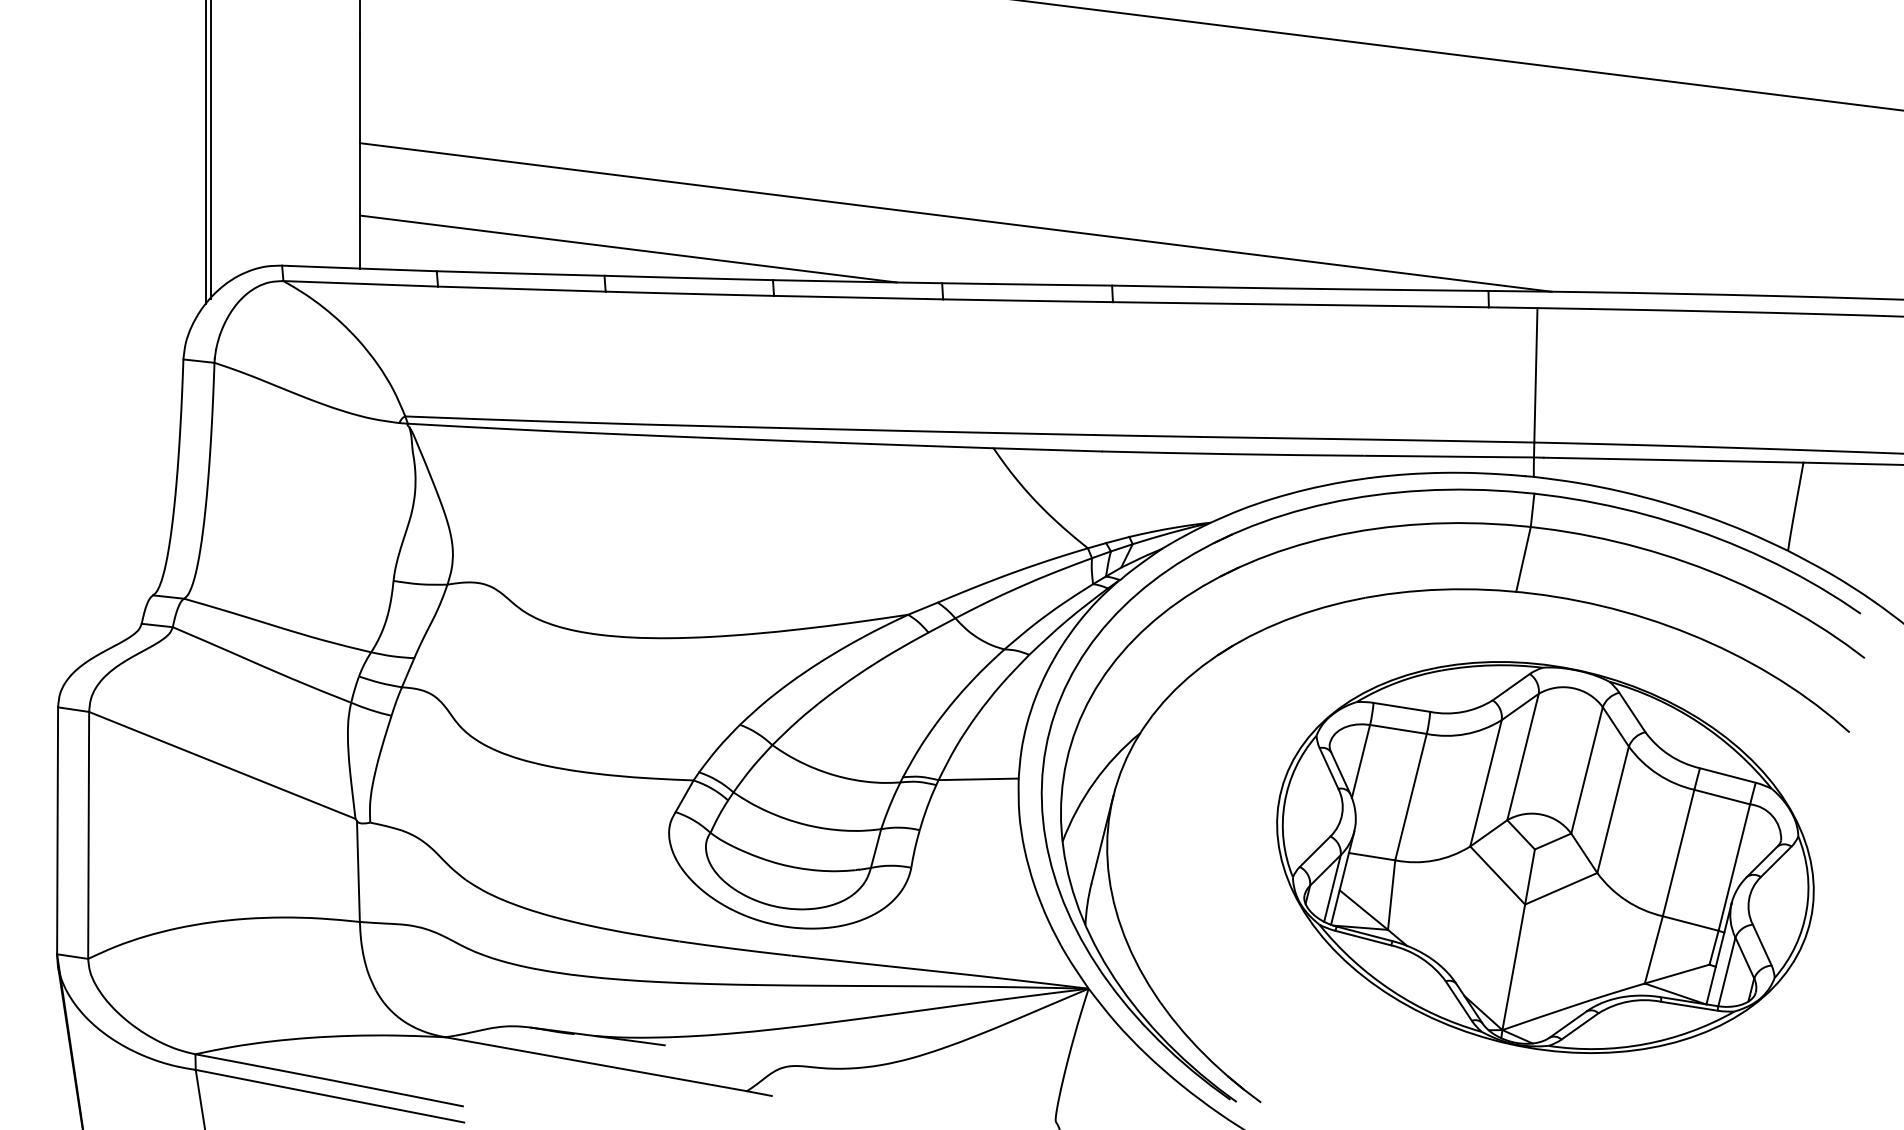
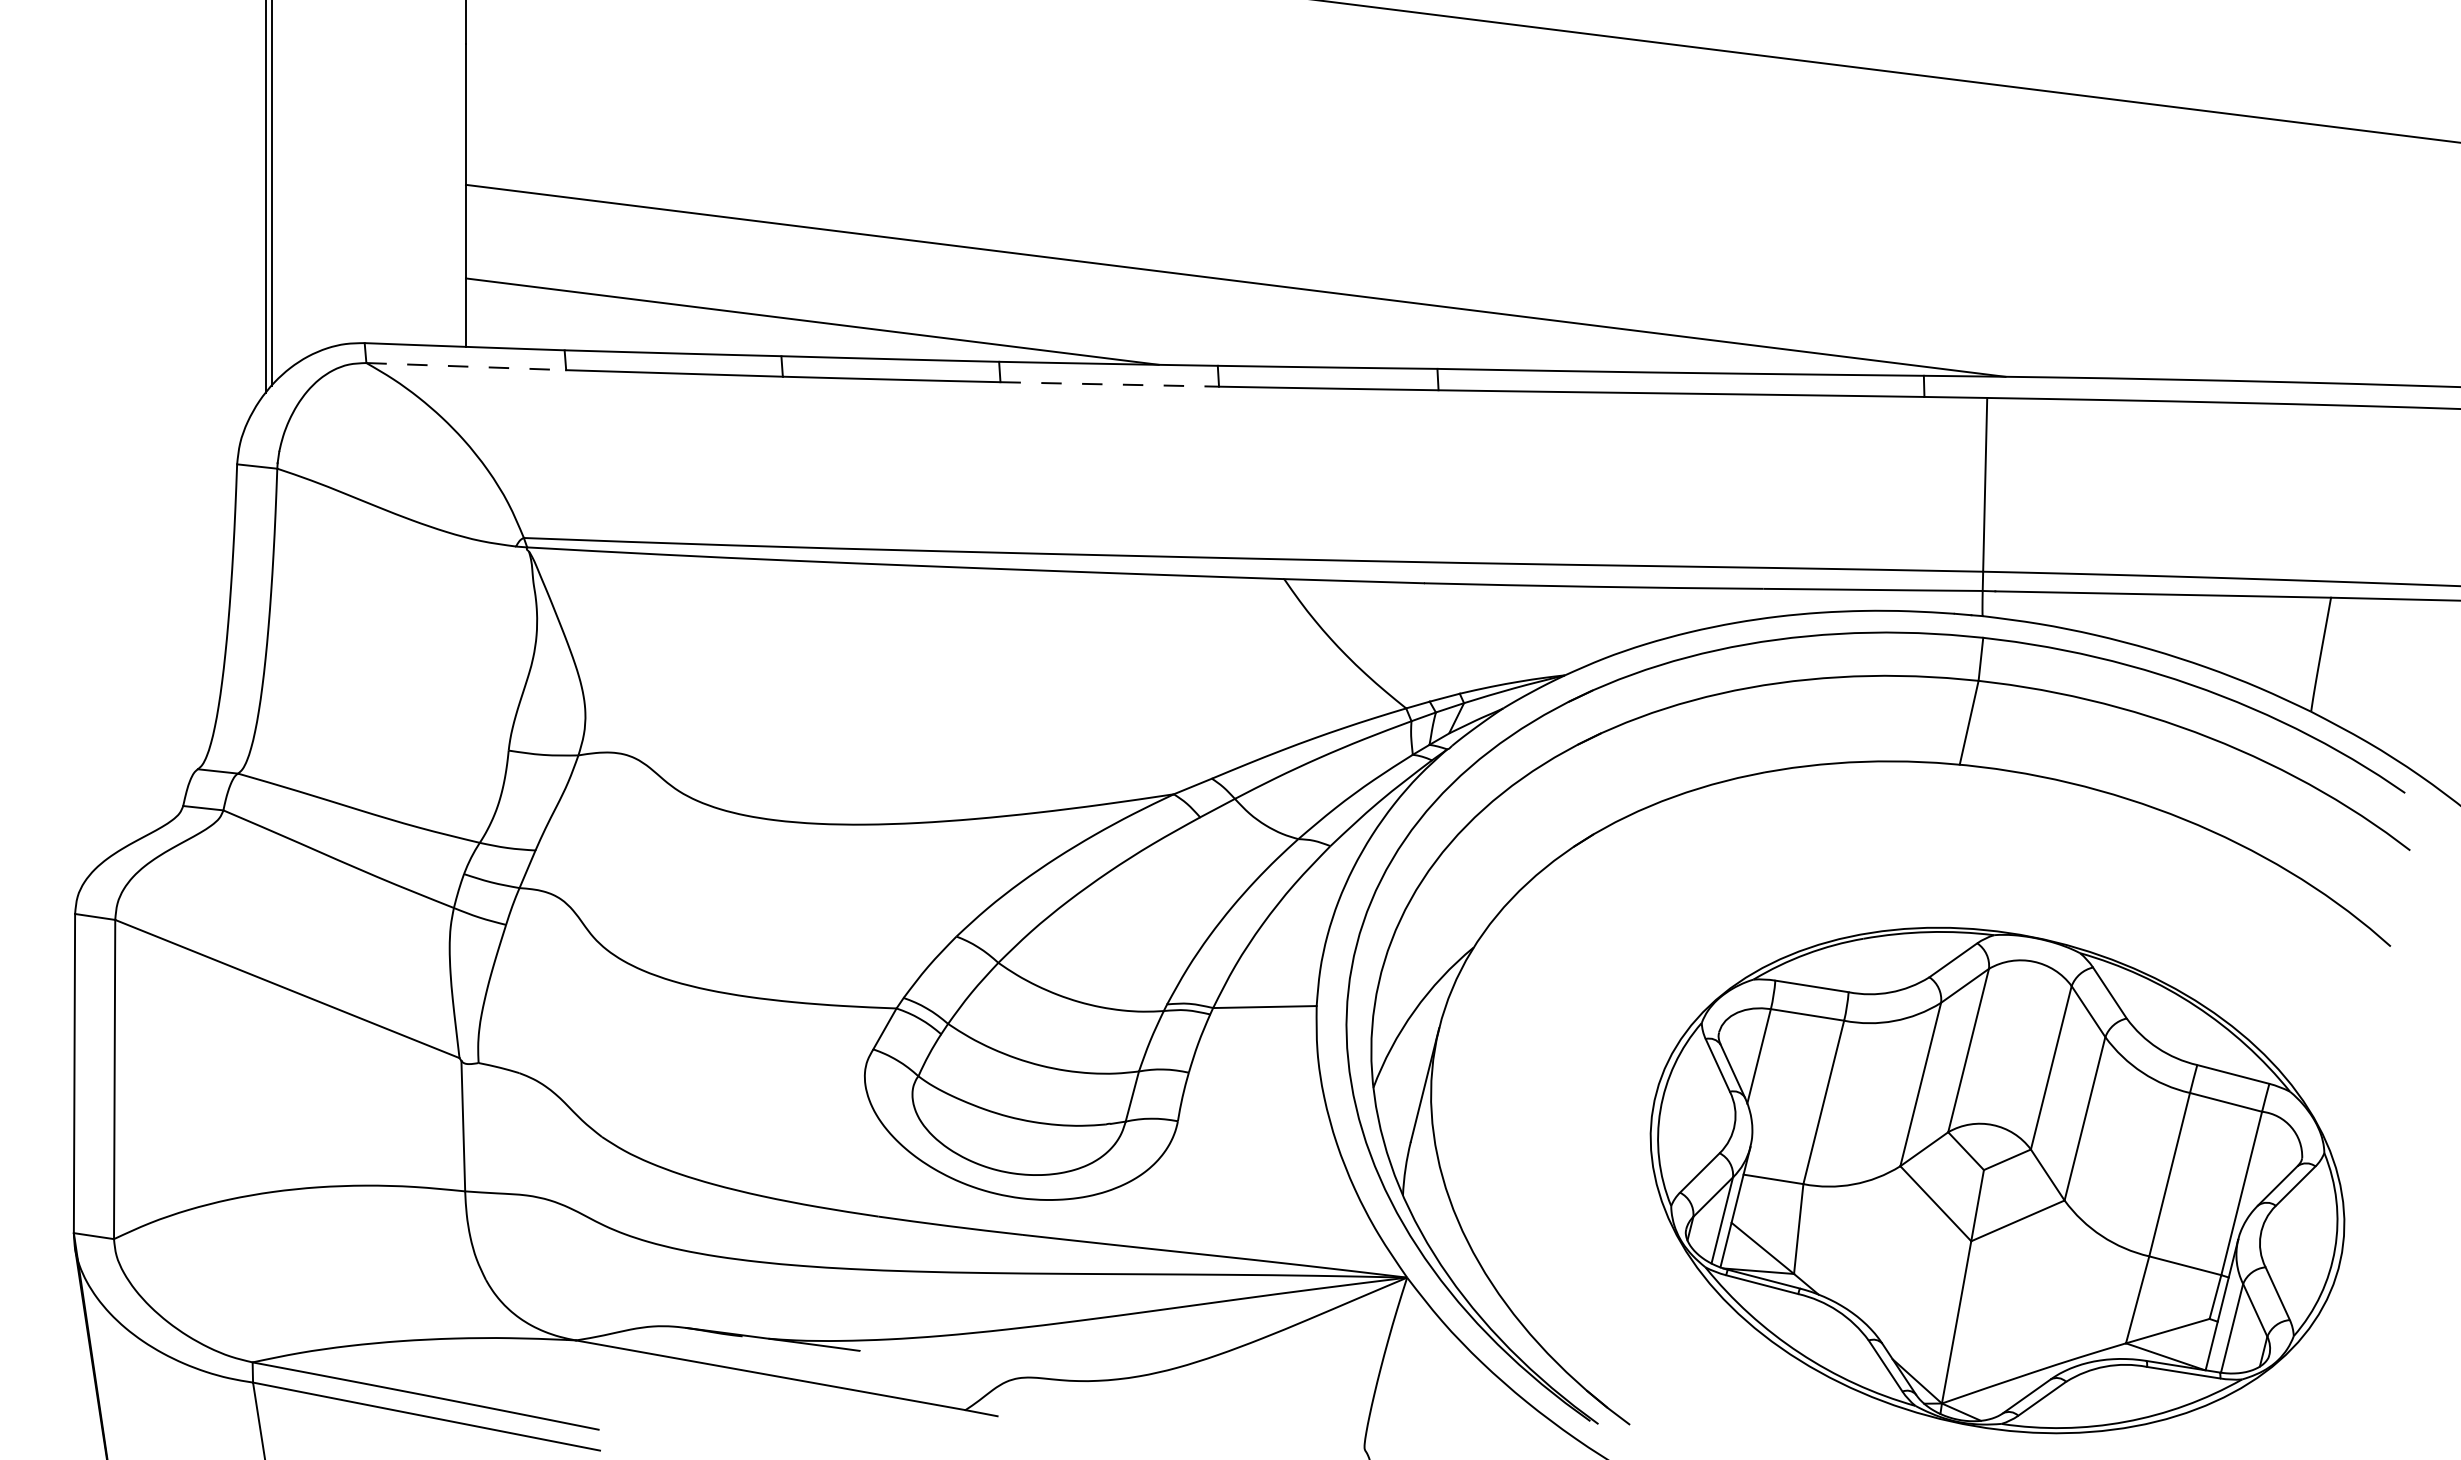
line: (361, 283) -> (467, 366), solid -> dashed
line: (858, 297) -> (1109, 384), solid -> dashed
part: (1545, 857) -> (1997, 1180), moved

